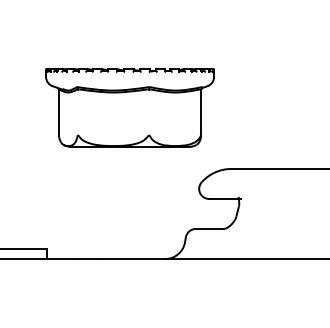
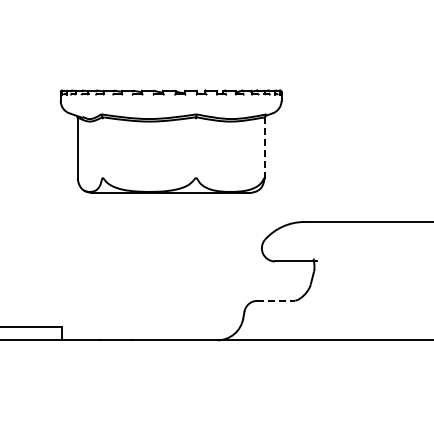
line: (201, 112) -> (264, 147), solid -> dashed
line: (210, 228) -> (276, 300), solid -> dashed

